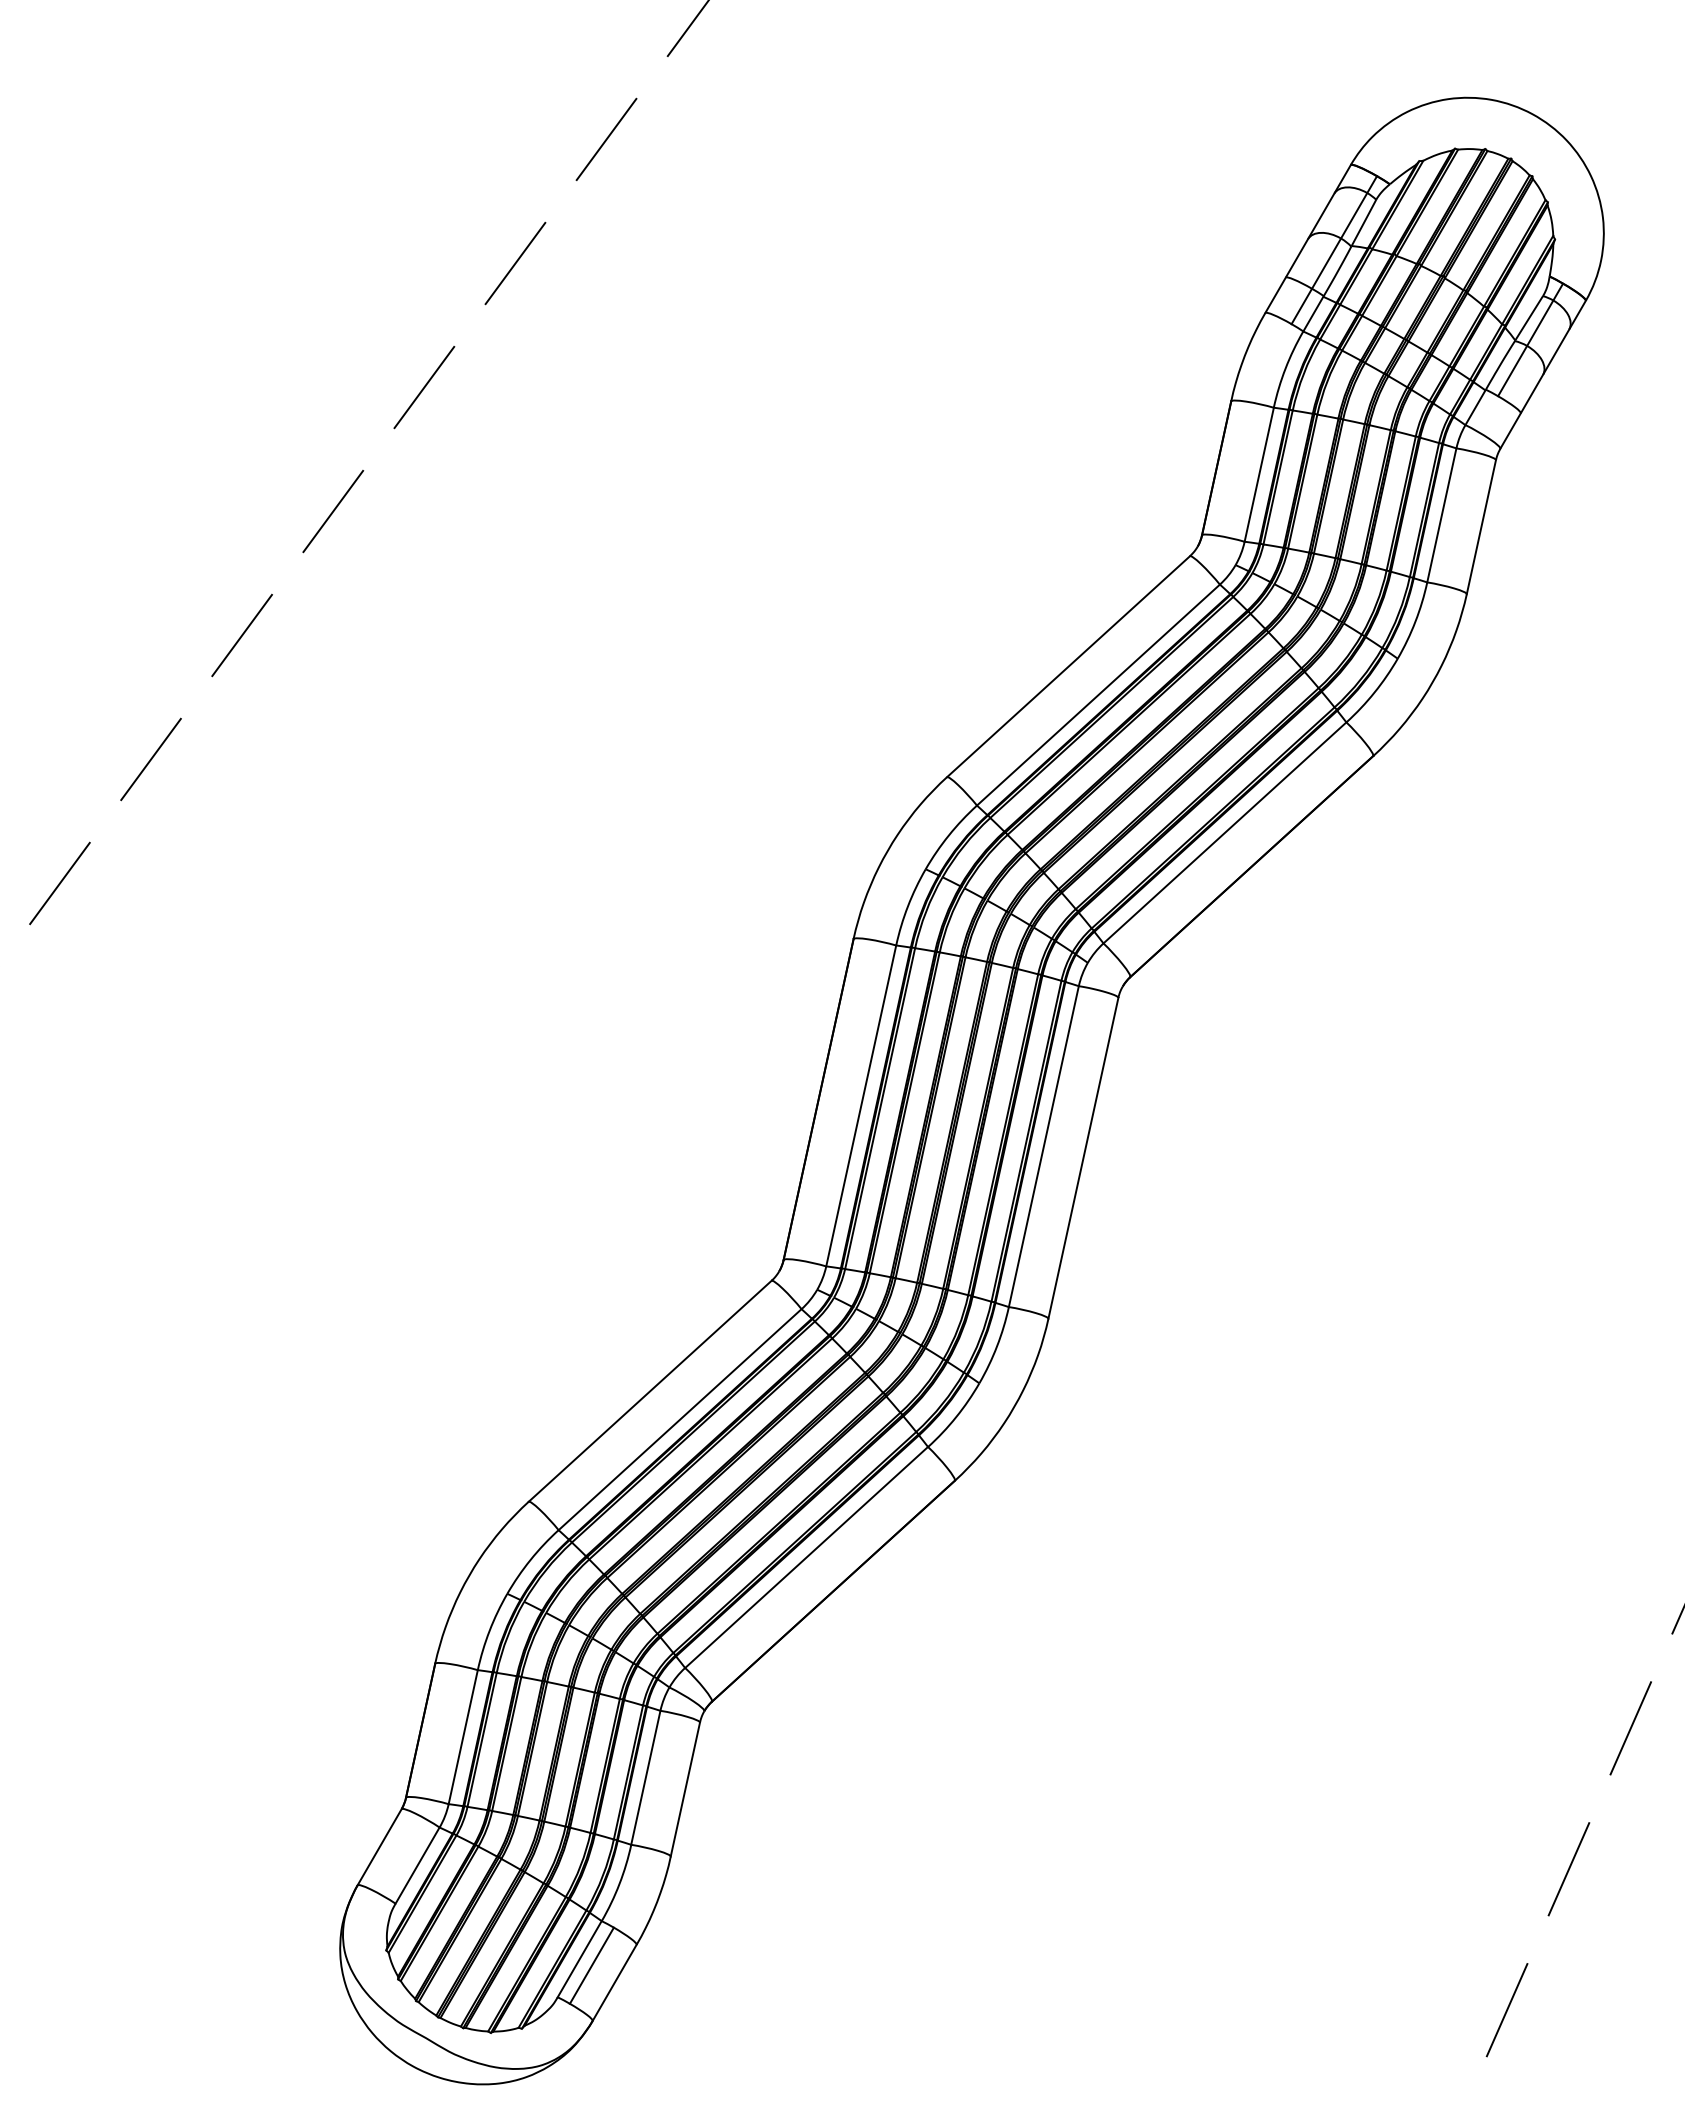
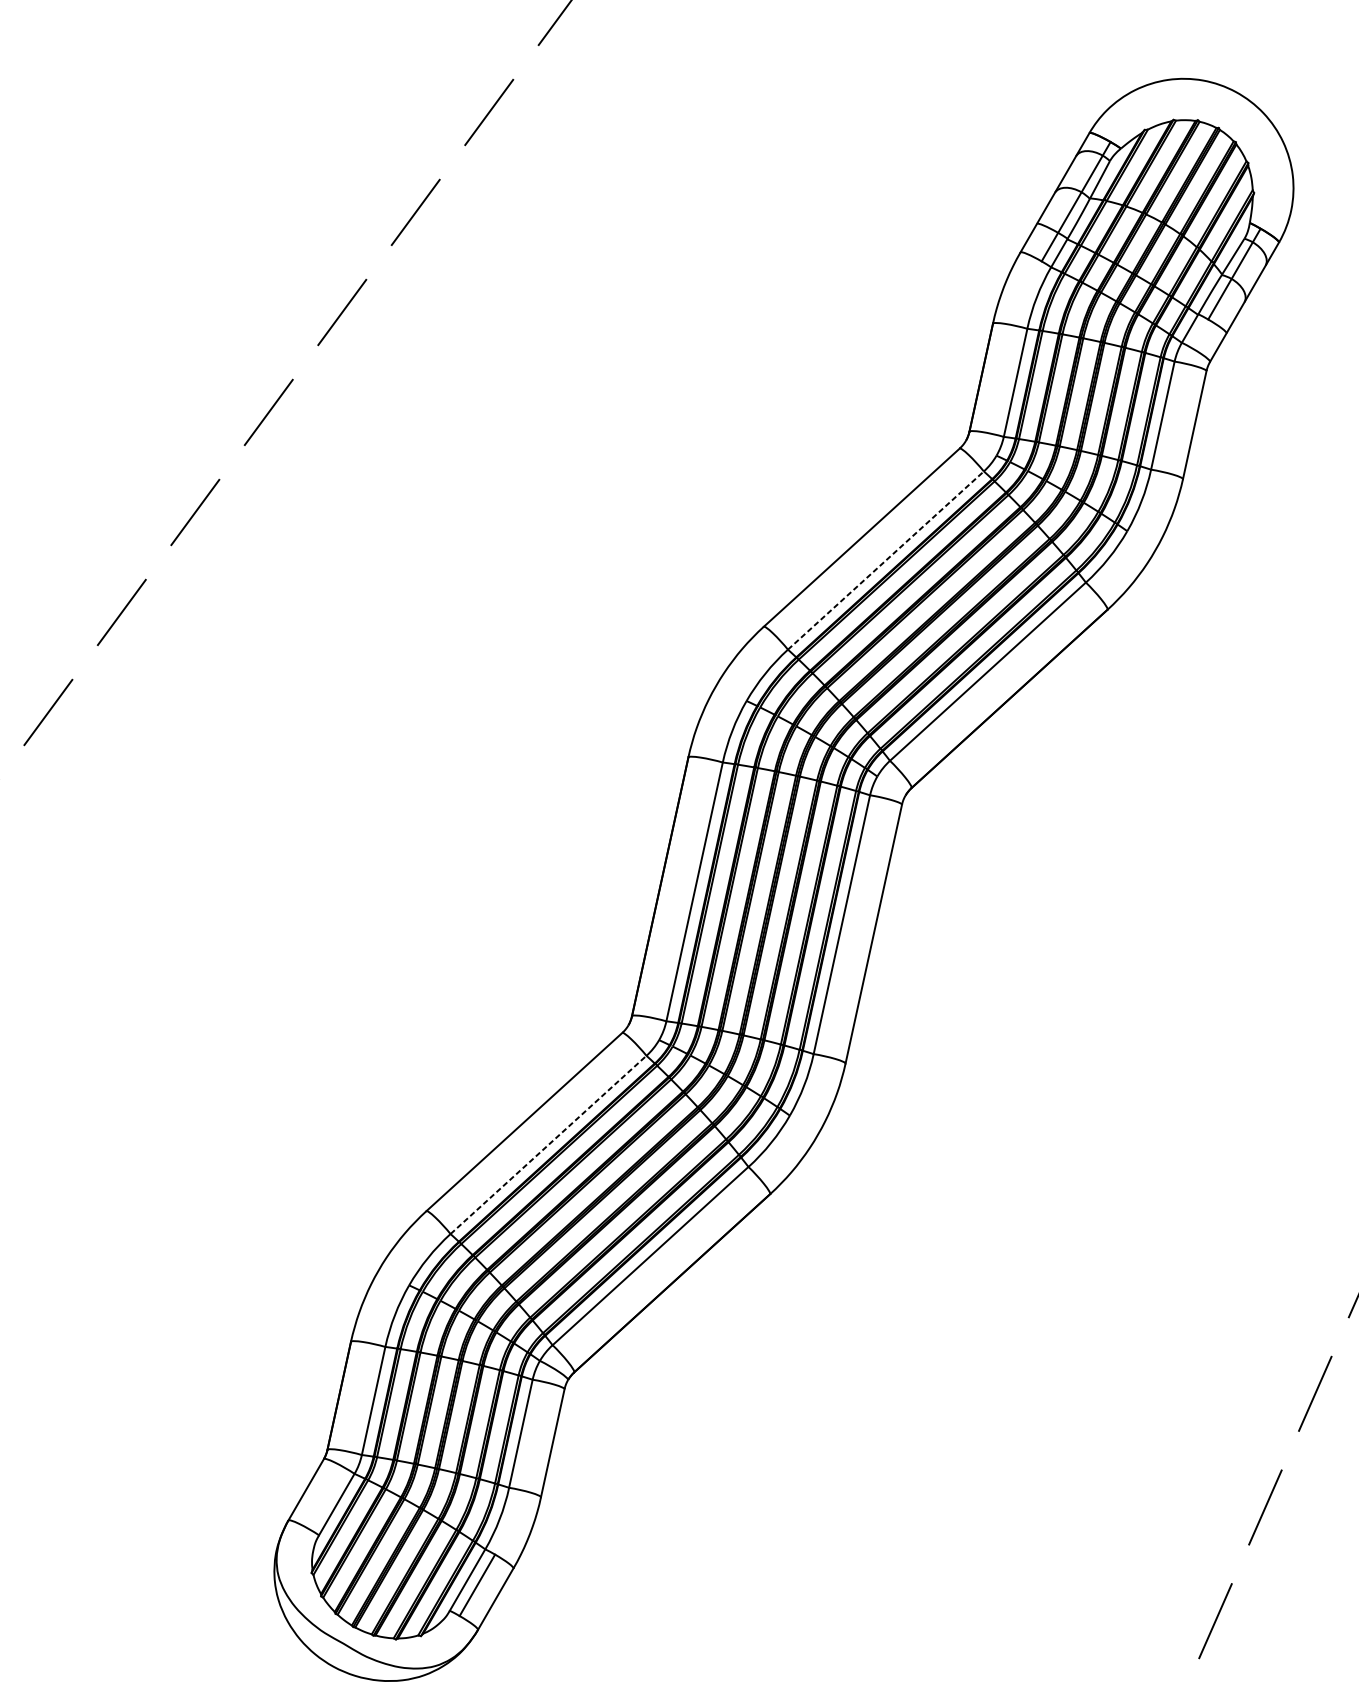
line: (1098, 694) -> (885, 560), solid -> dashed
line: (680, 1419) -> (548, 1144), solid -> dashed

